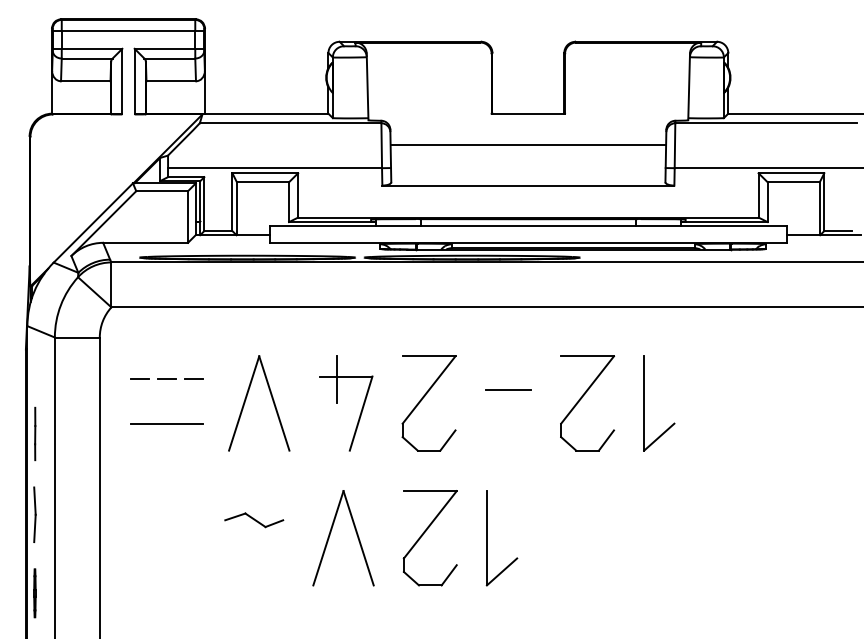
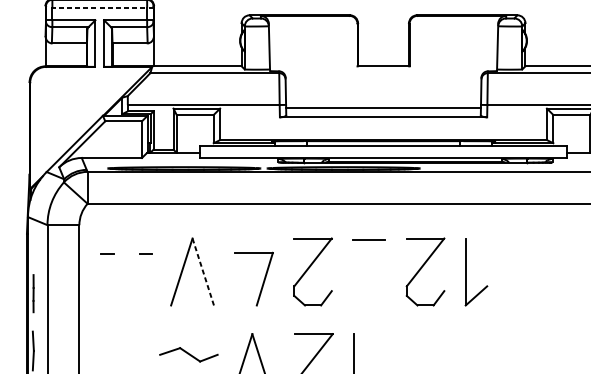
line: (128, 31) -> (99, 8), solid -> dashed
line: (528, 145) -> (383, 108), moved
line: (166, 378) -> (126, 254), removed
line: (337, 379) -> (248, 254), removed
line: (508, 389) -> (369, 240), moved
line: (274, 403) -> (203, 272), solid -> dashed
line: (166, 423) -> (126, 286), removed
part: (254, 520) -> (189, 355), size x1.4

